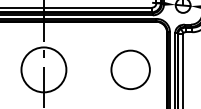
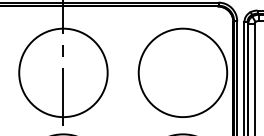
circle: (43, 69) -> (62, 72), size x1.43
circle: (130, 69) -> (182, 72), size x1.67

